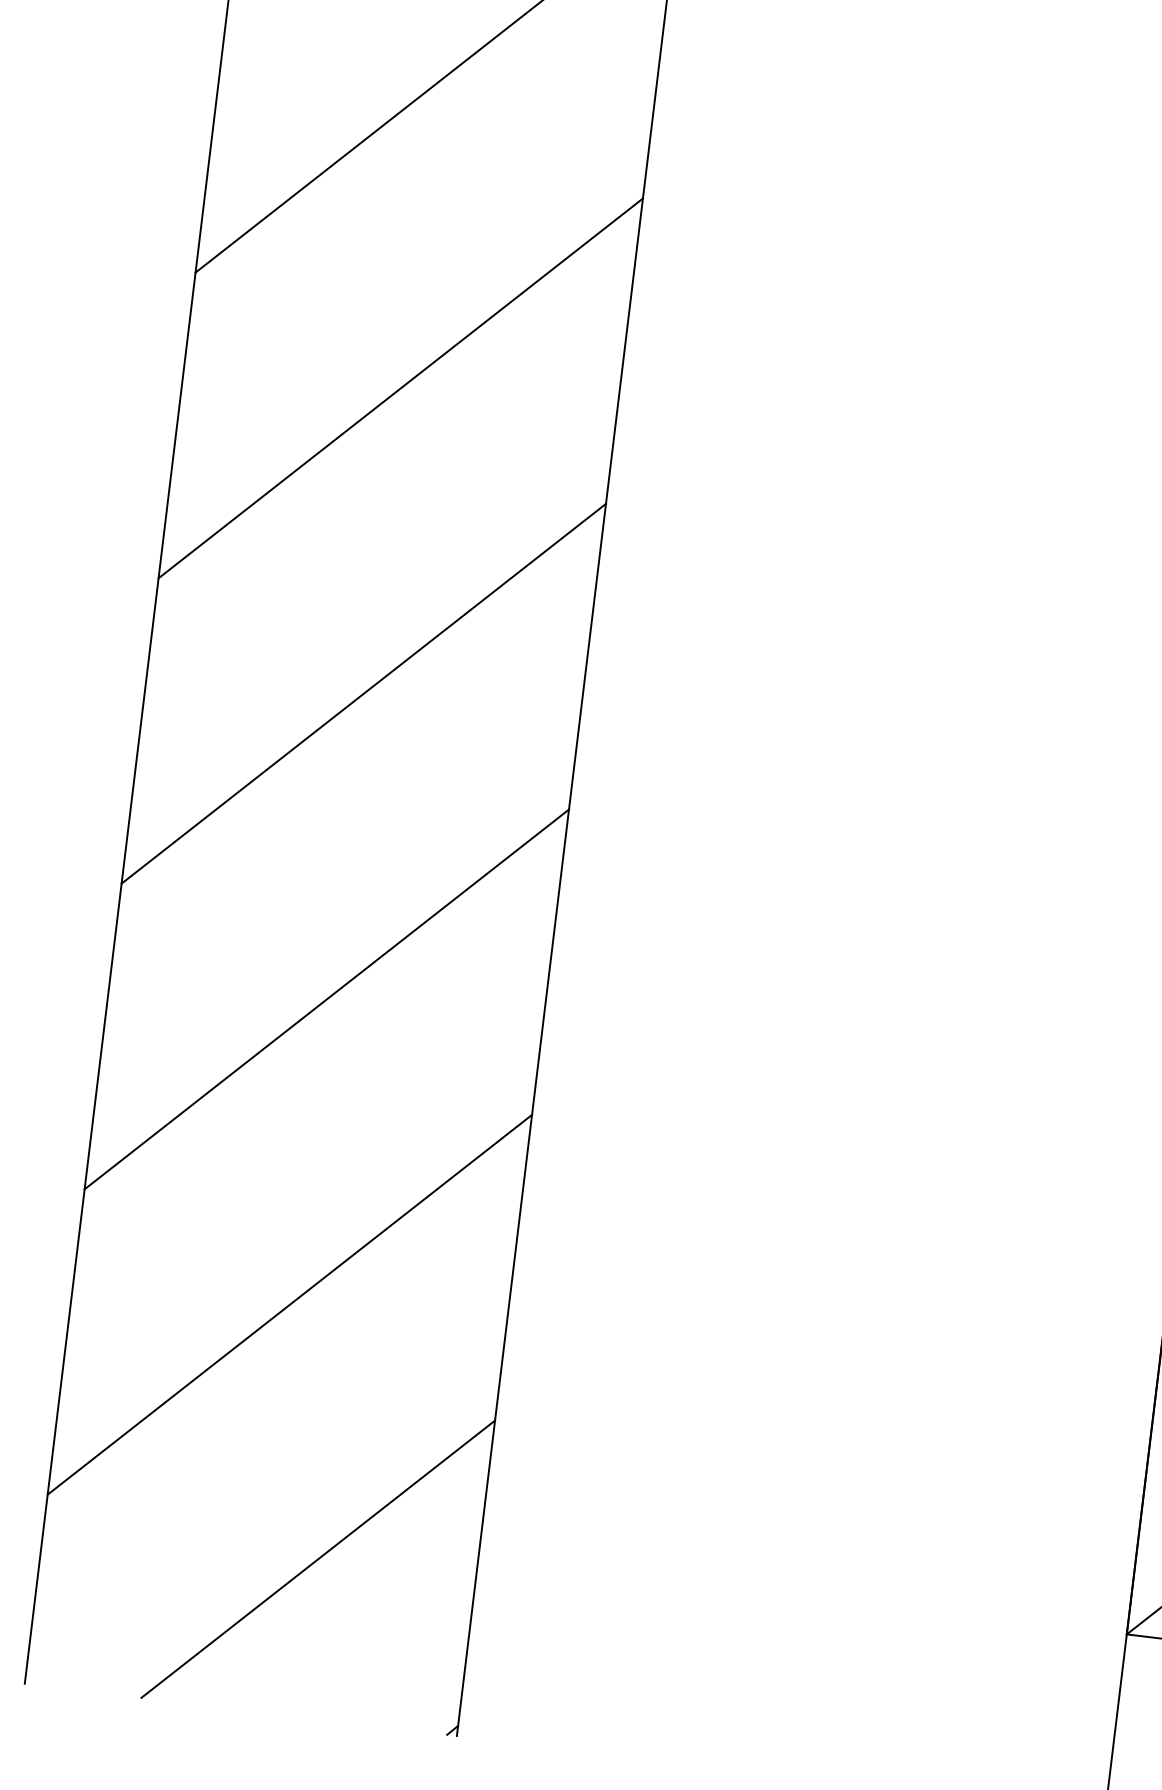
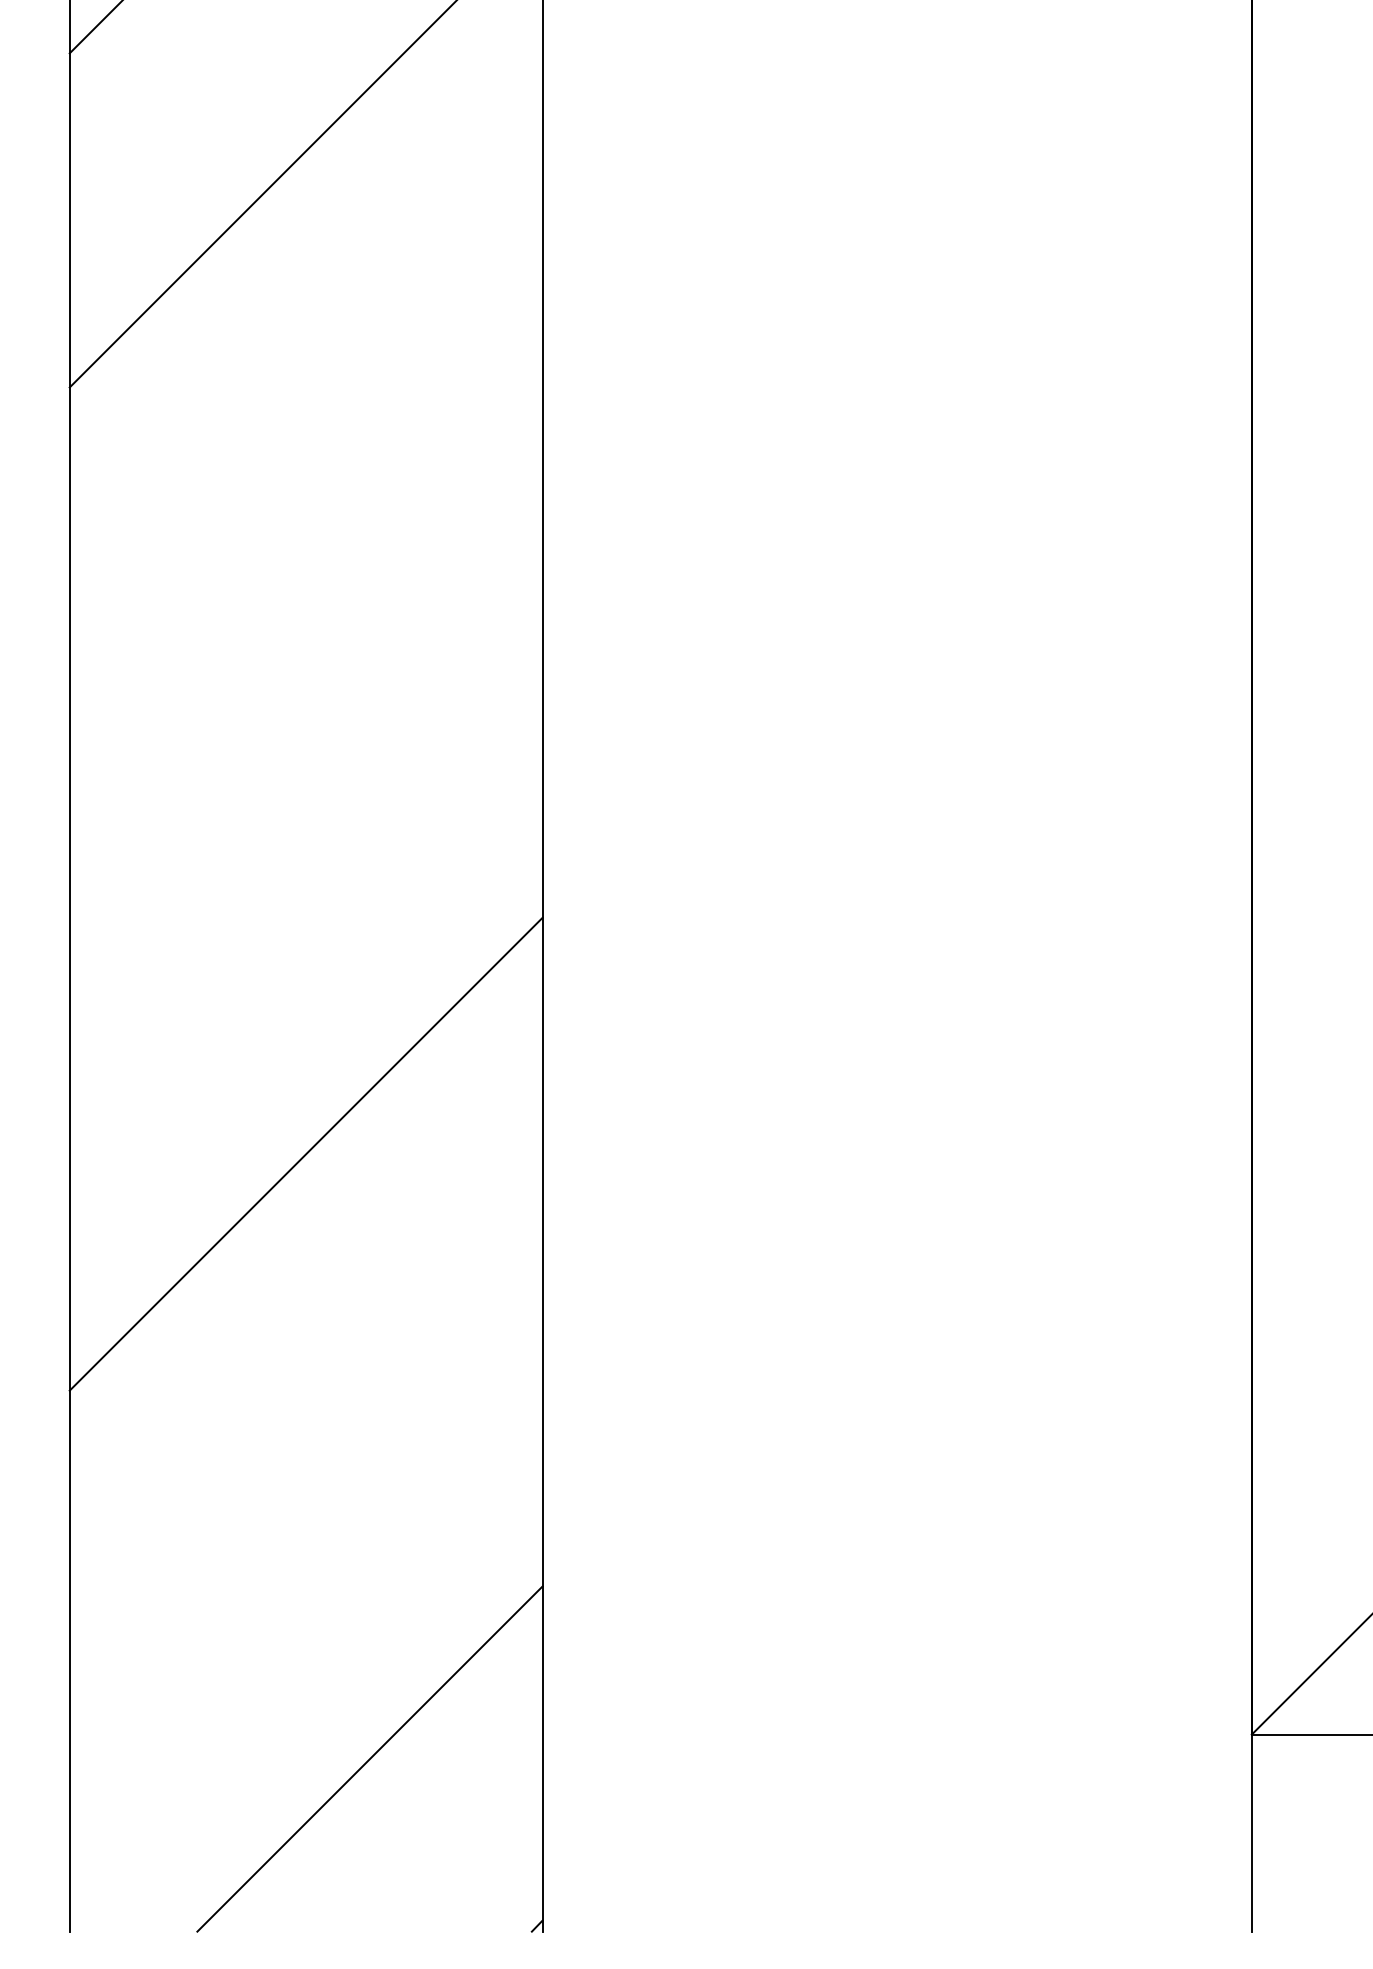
line: (400, 388) -> (305, 485), removed
line: (363, 693) -> (305, 819), removed
line: (289, 1303) -> (305, 1487), removed

